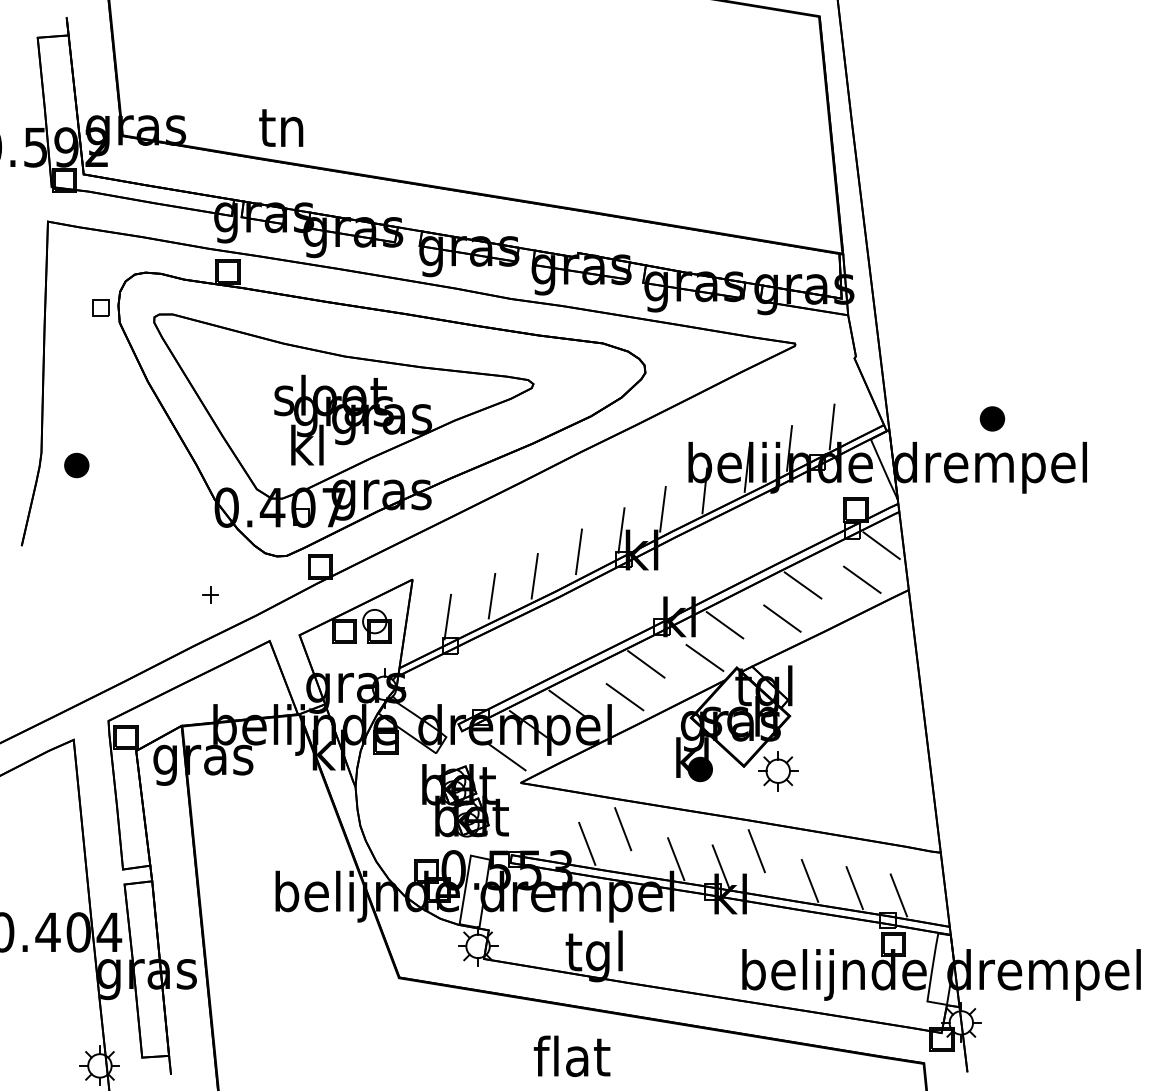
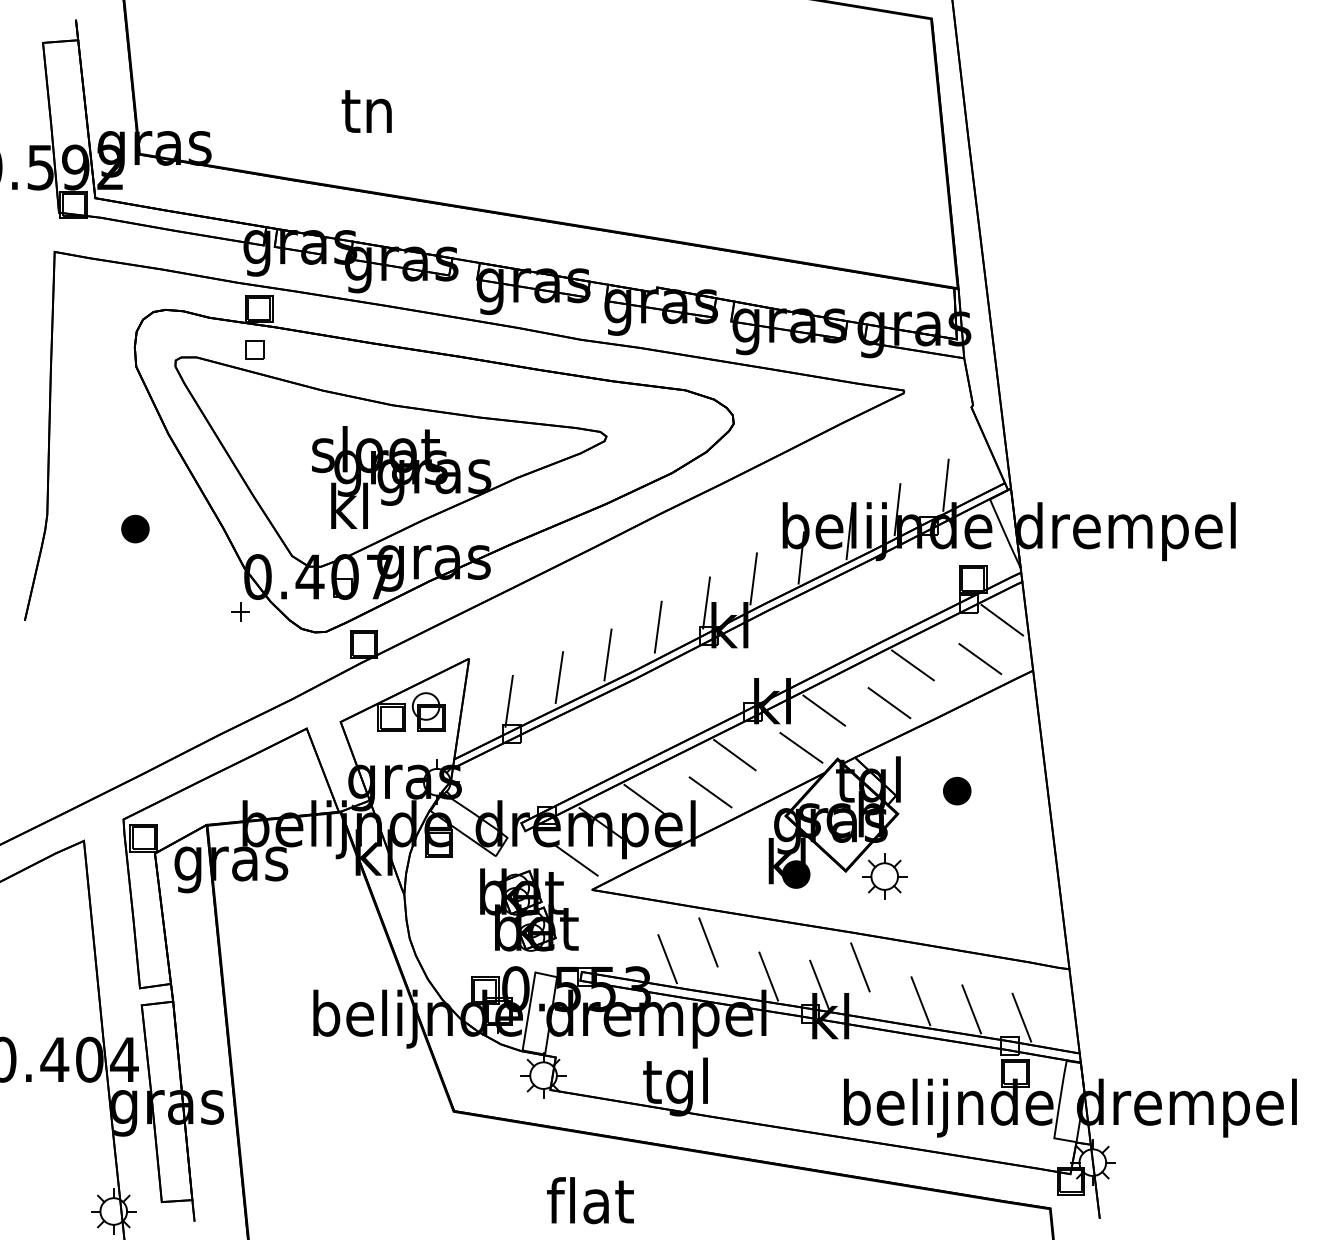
text: (280, 128) -> (366, 111), moved
part: (100, 307) -> (254, 349), moved
part: (992, 418) -> (957, 790), moved
part: (76, 464) -> (135, 528), moved
part: (210, 594) -> (240, 611), moved
text: (572, 1056) -> (590, 1200), moved

